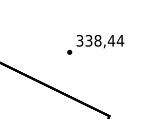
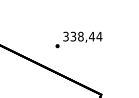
text: (95, 44) -> (78, 39), moved

